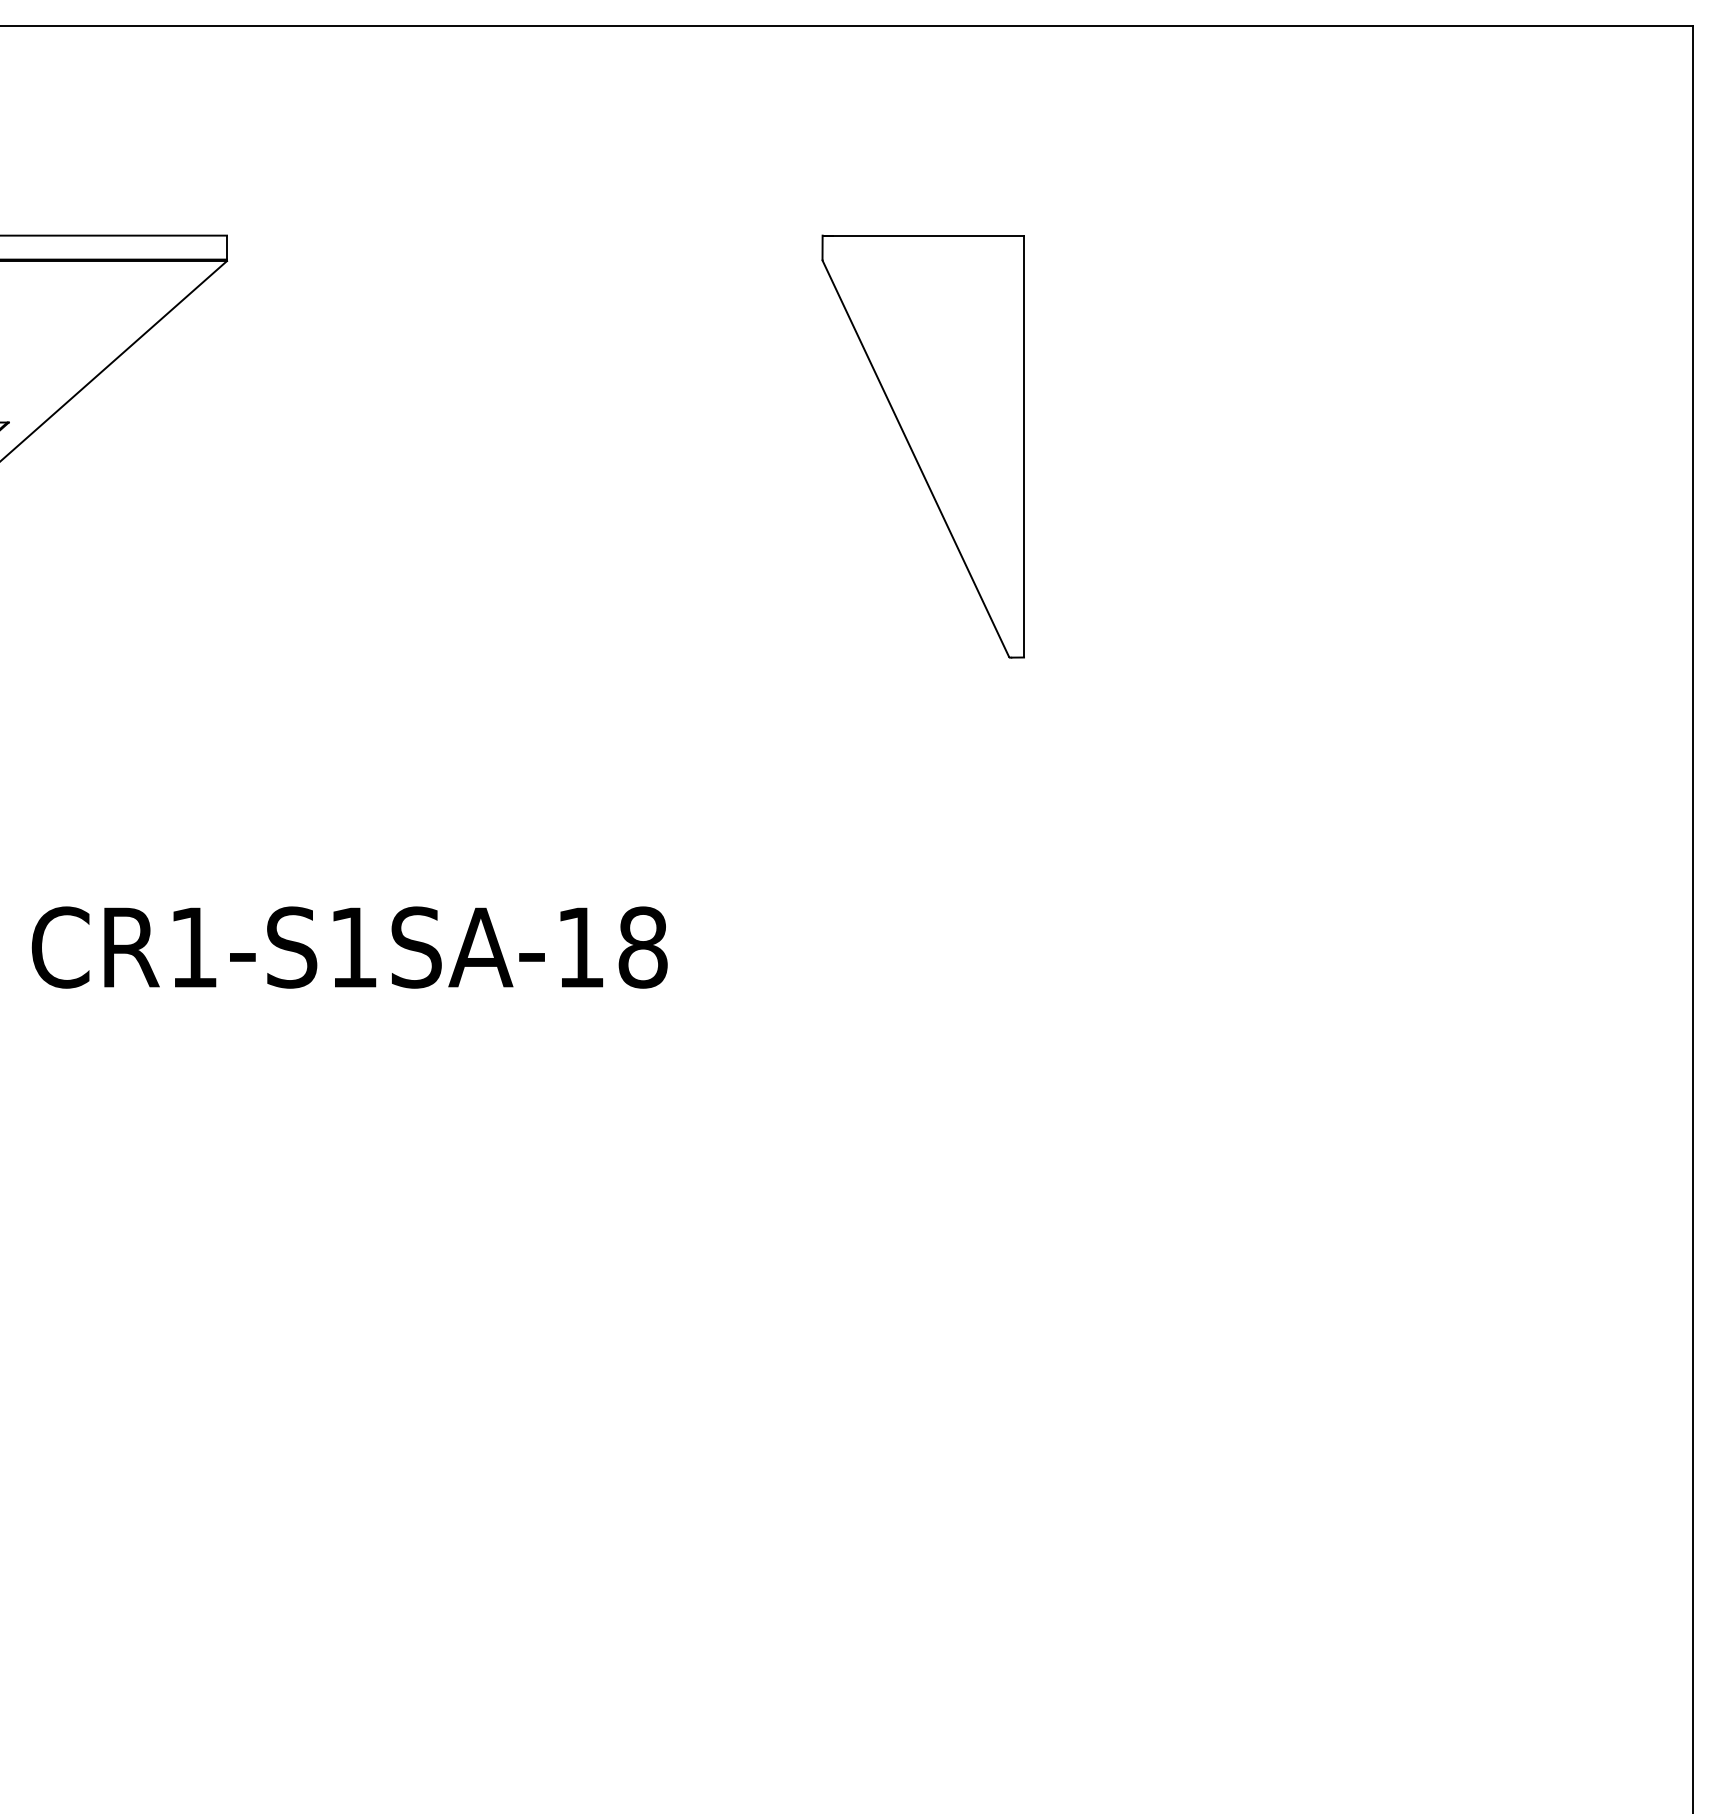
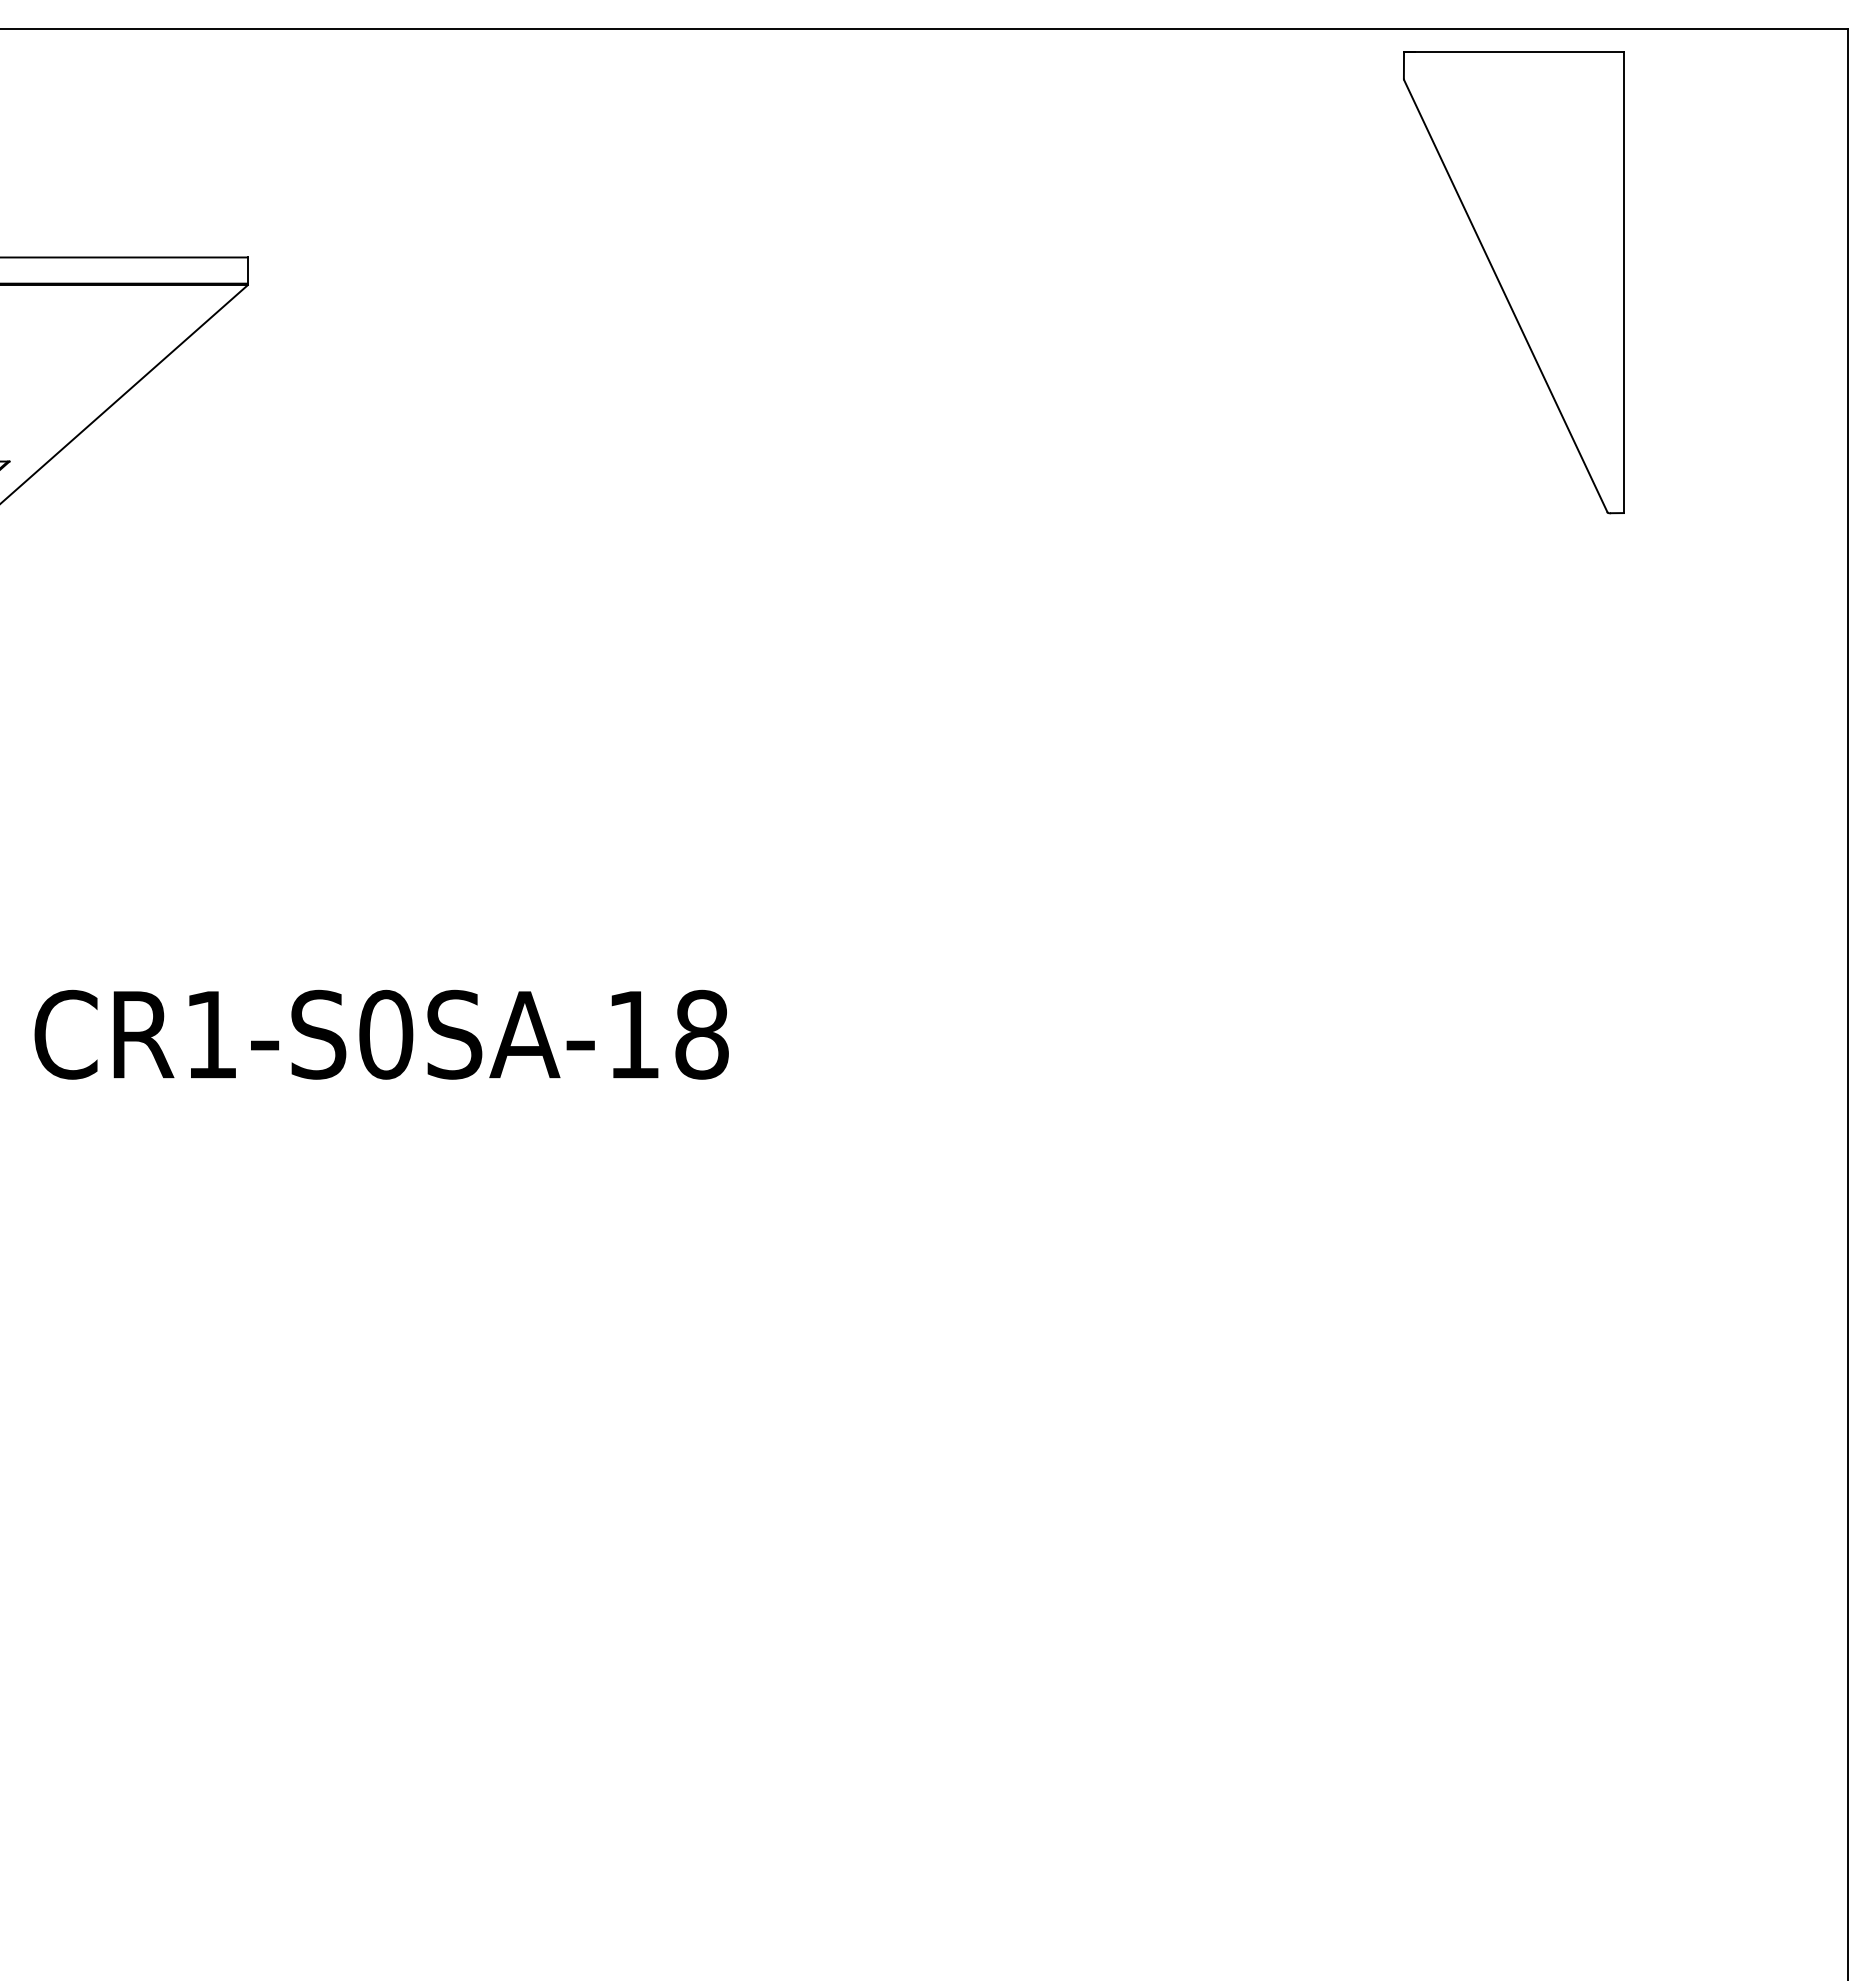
part: (922, 446) -> (1513, 282), moved
text: (354, 947) -> (386, 1034), CR1-S1SA-18 -> CR1-S0SA-18

